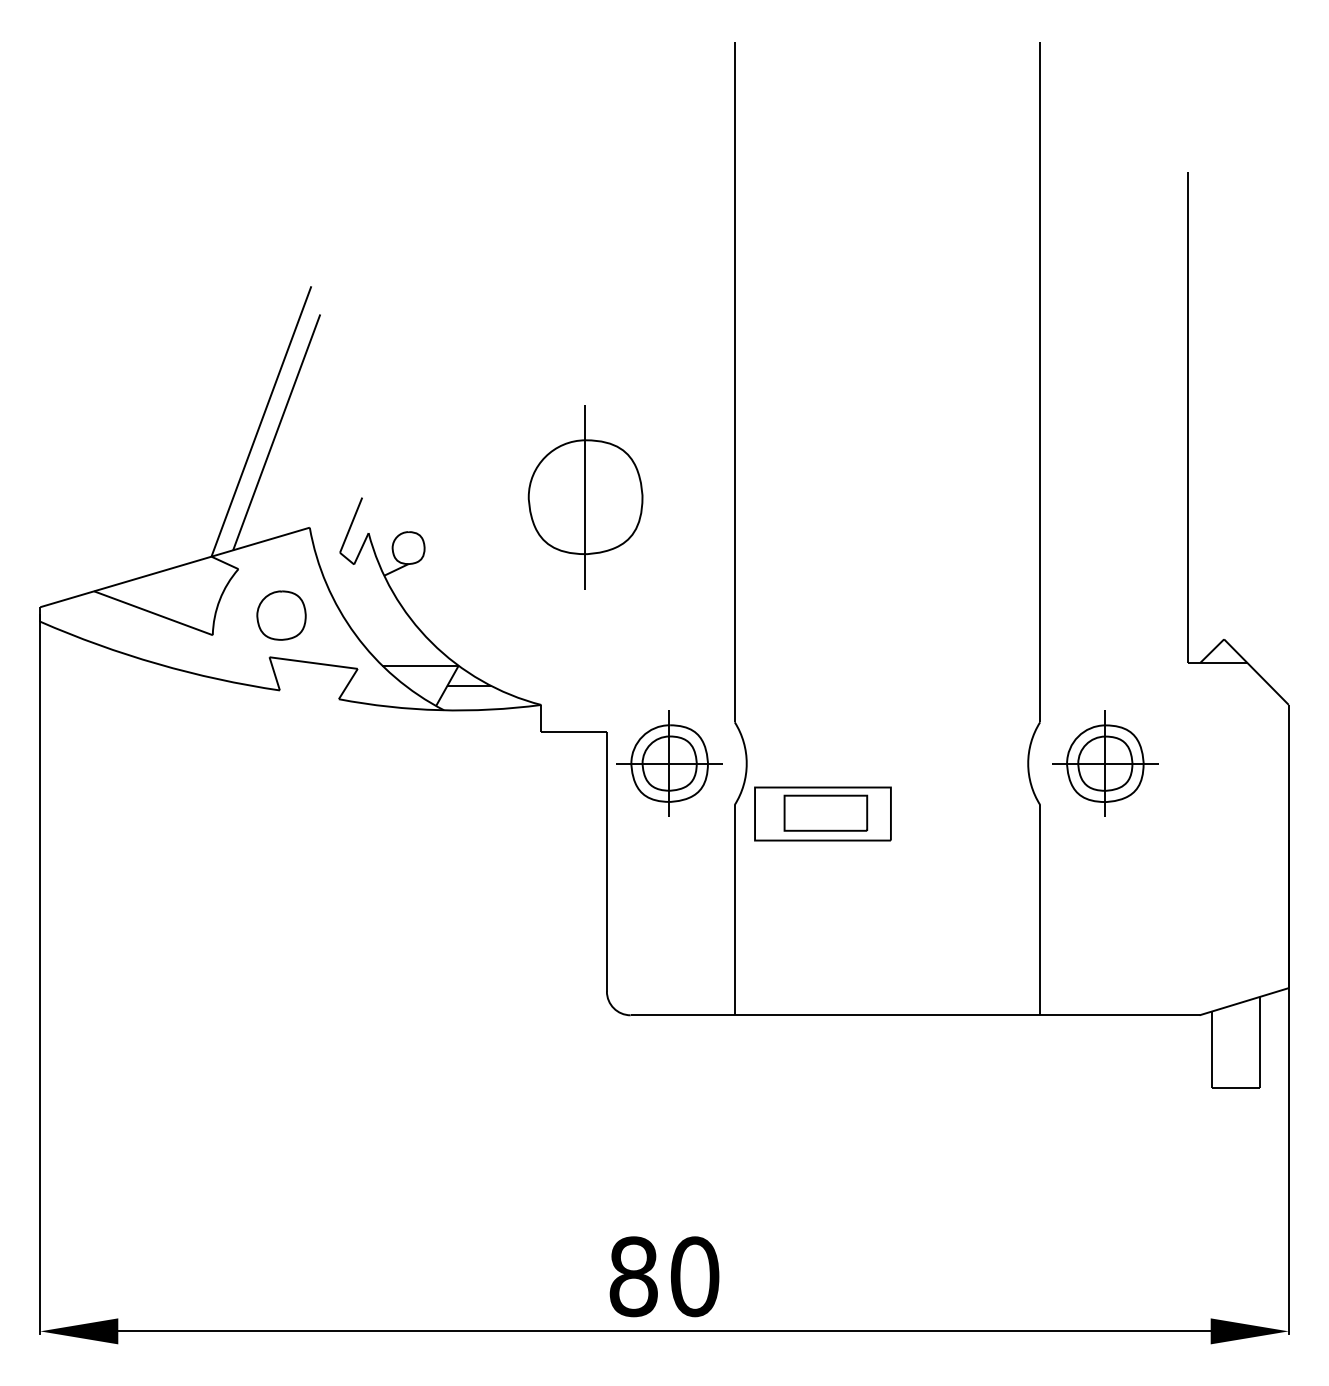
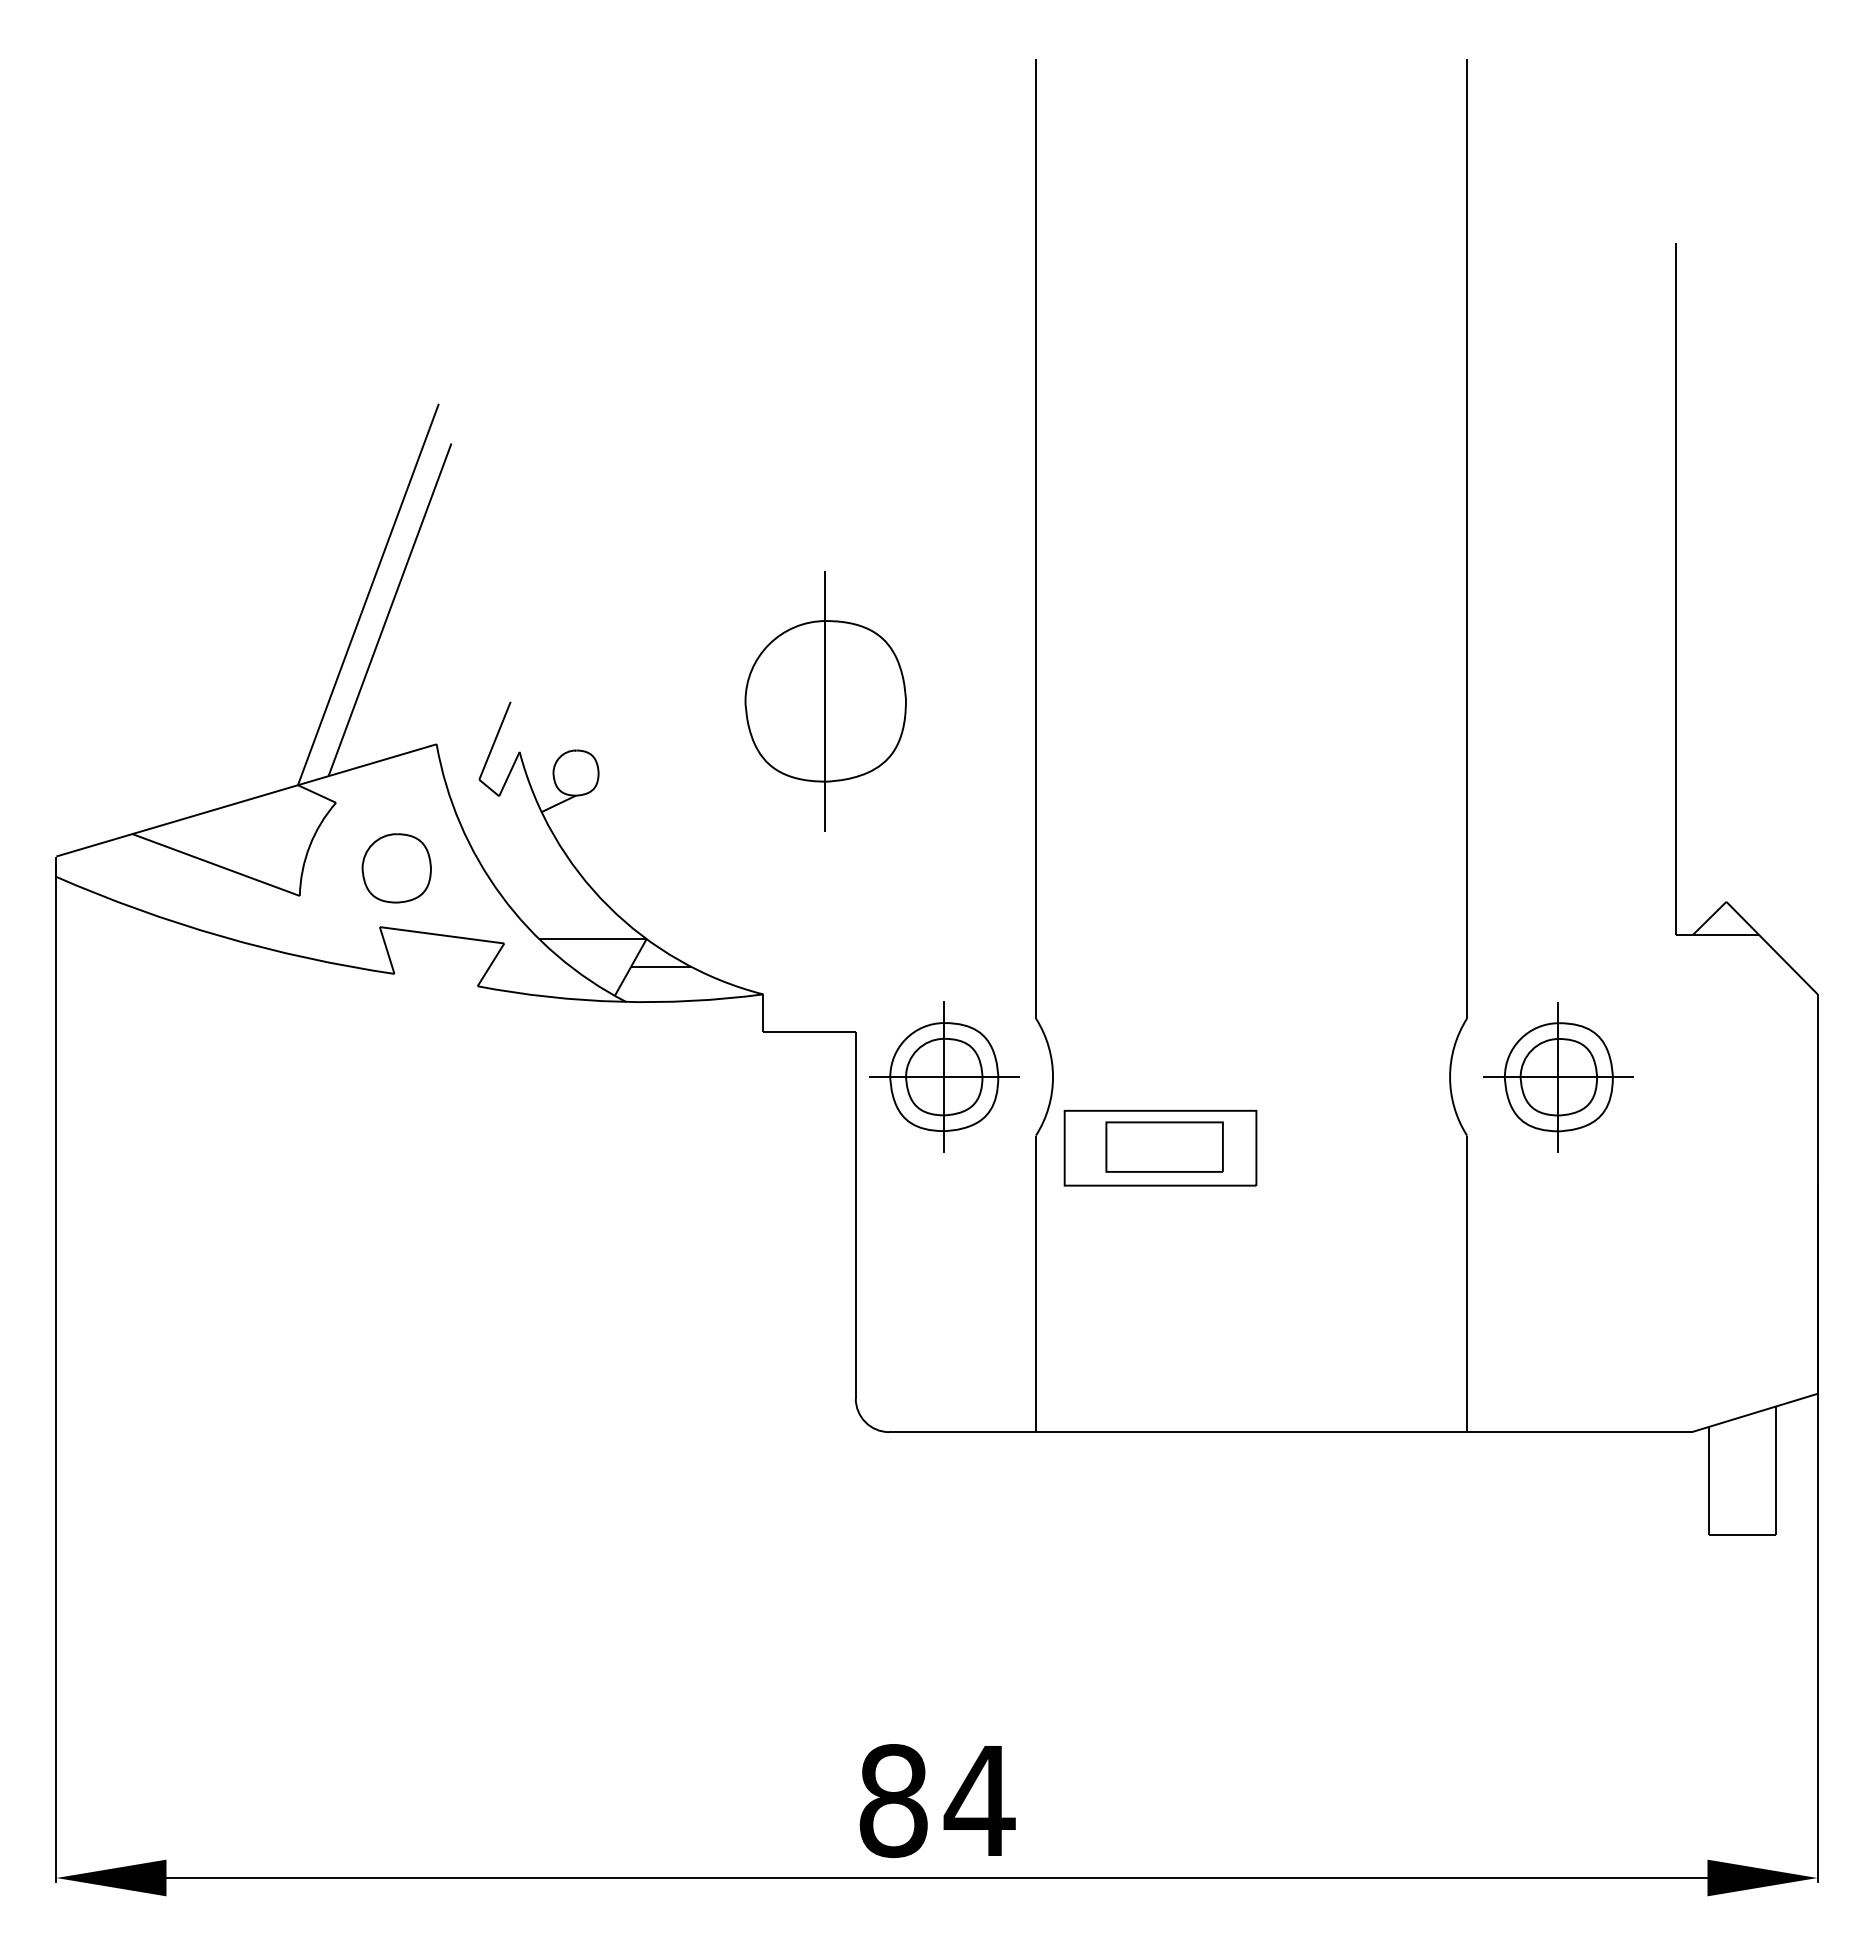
text: (694, 1277) -> (979, 1801), 80 -> 84

